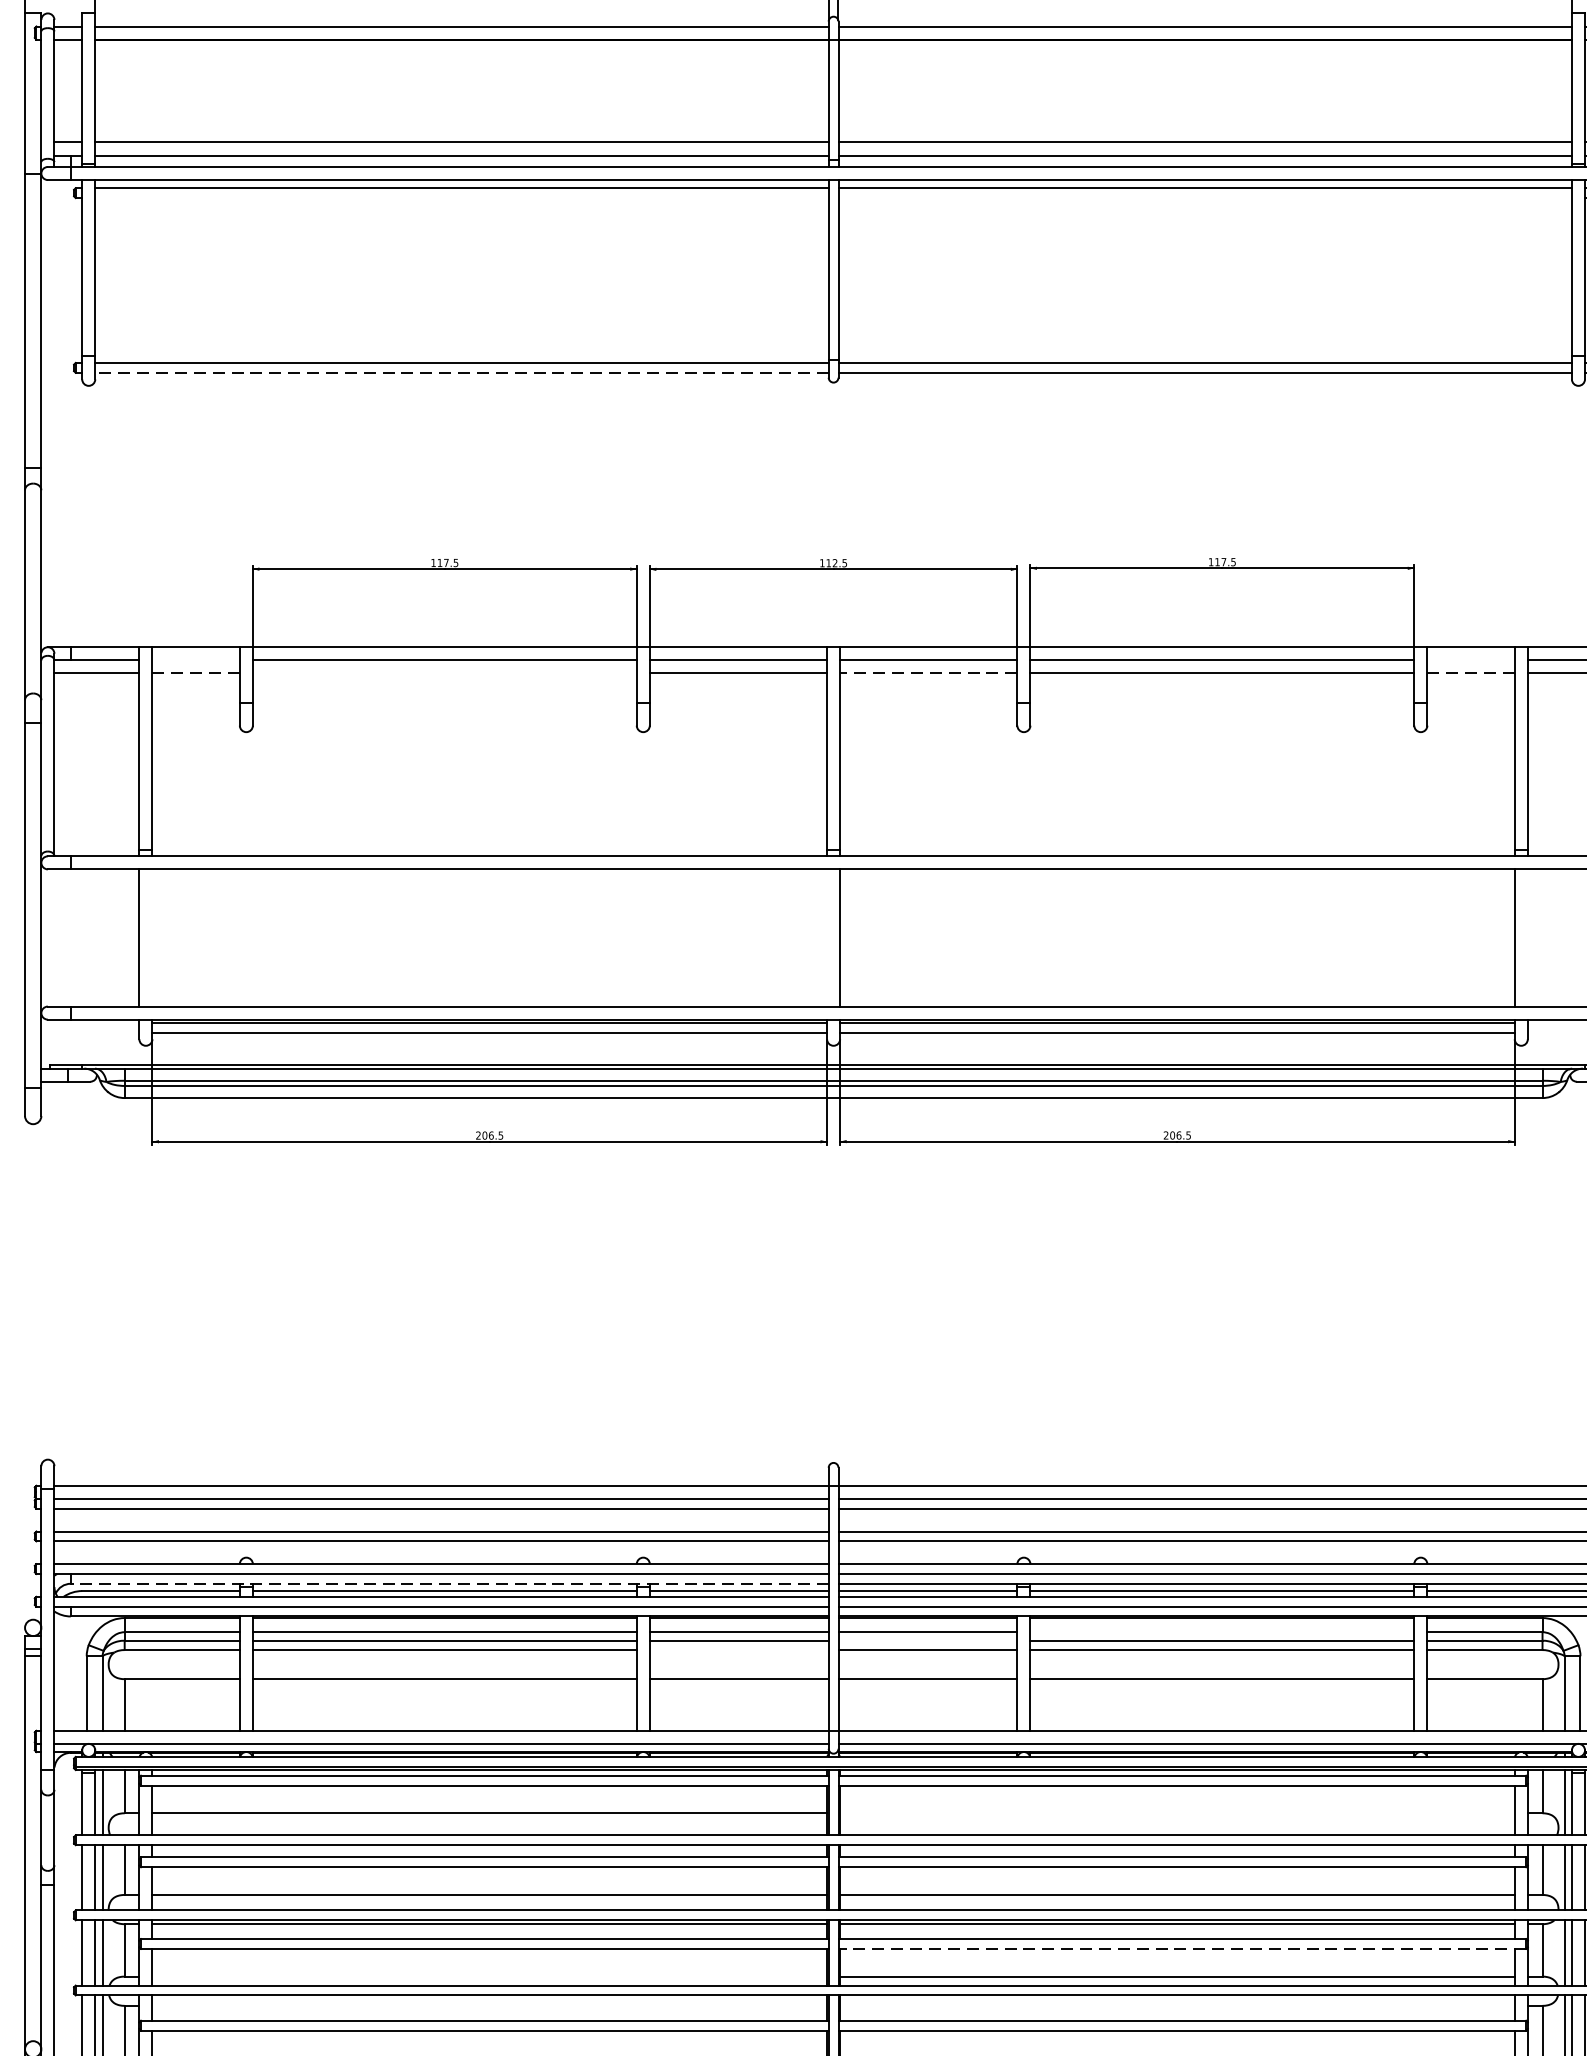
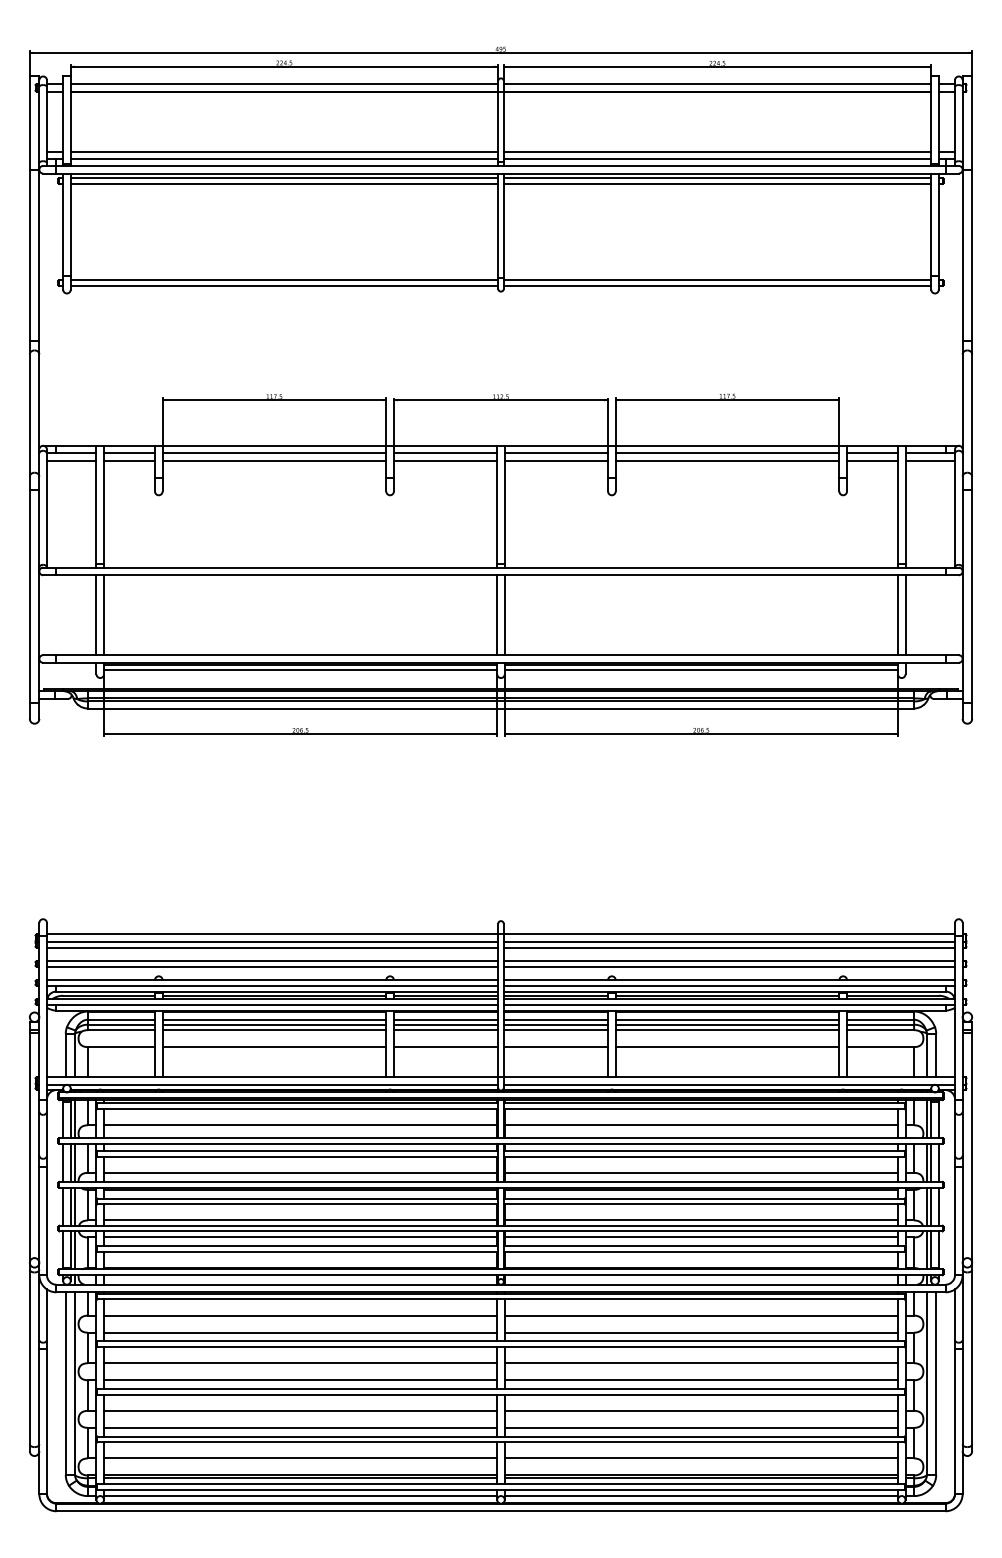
line: (462, 198) -> (284, 184), added
line: (1205, 198) -> (717, 184), added
line: (462, 372) -> (284, 285), dashed -> solid
line: (196, 660) -> (129, 453), added
line: (1469, 660) -> (871, 453), added
line: (196, 674) -> (129, 461), dashed -> solid
line: (444, 674) -> (274, 461), added
line: (928, 674) -> (556, 461), dashed -> solid
line: (1469, 674) -> (871, 461), dashed -> solid
line: (153, 938) -> (104, 615), added
line: (827, 938) -> (497, 615), added
line: (1527, 938) -> (905, 615), added
line: (450, 1583) -> (277, 991), dashed -> solid
line: (1222, 1631) -> (727, 1019), added
line: (927, 1640) -> (555, 1024), added
line: (738, 1650) -> (445, 1030), added
line: (1175, 1813) -> (700, 1125), added
line: (1181, 1949) -> (703, 1204), dashed -> solid
line: (489, 1976) -> (300, 1220), added
line: (489, 2005) -> (300, 1237), added
line: (1175, 2005) -> (700, 1237), added

